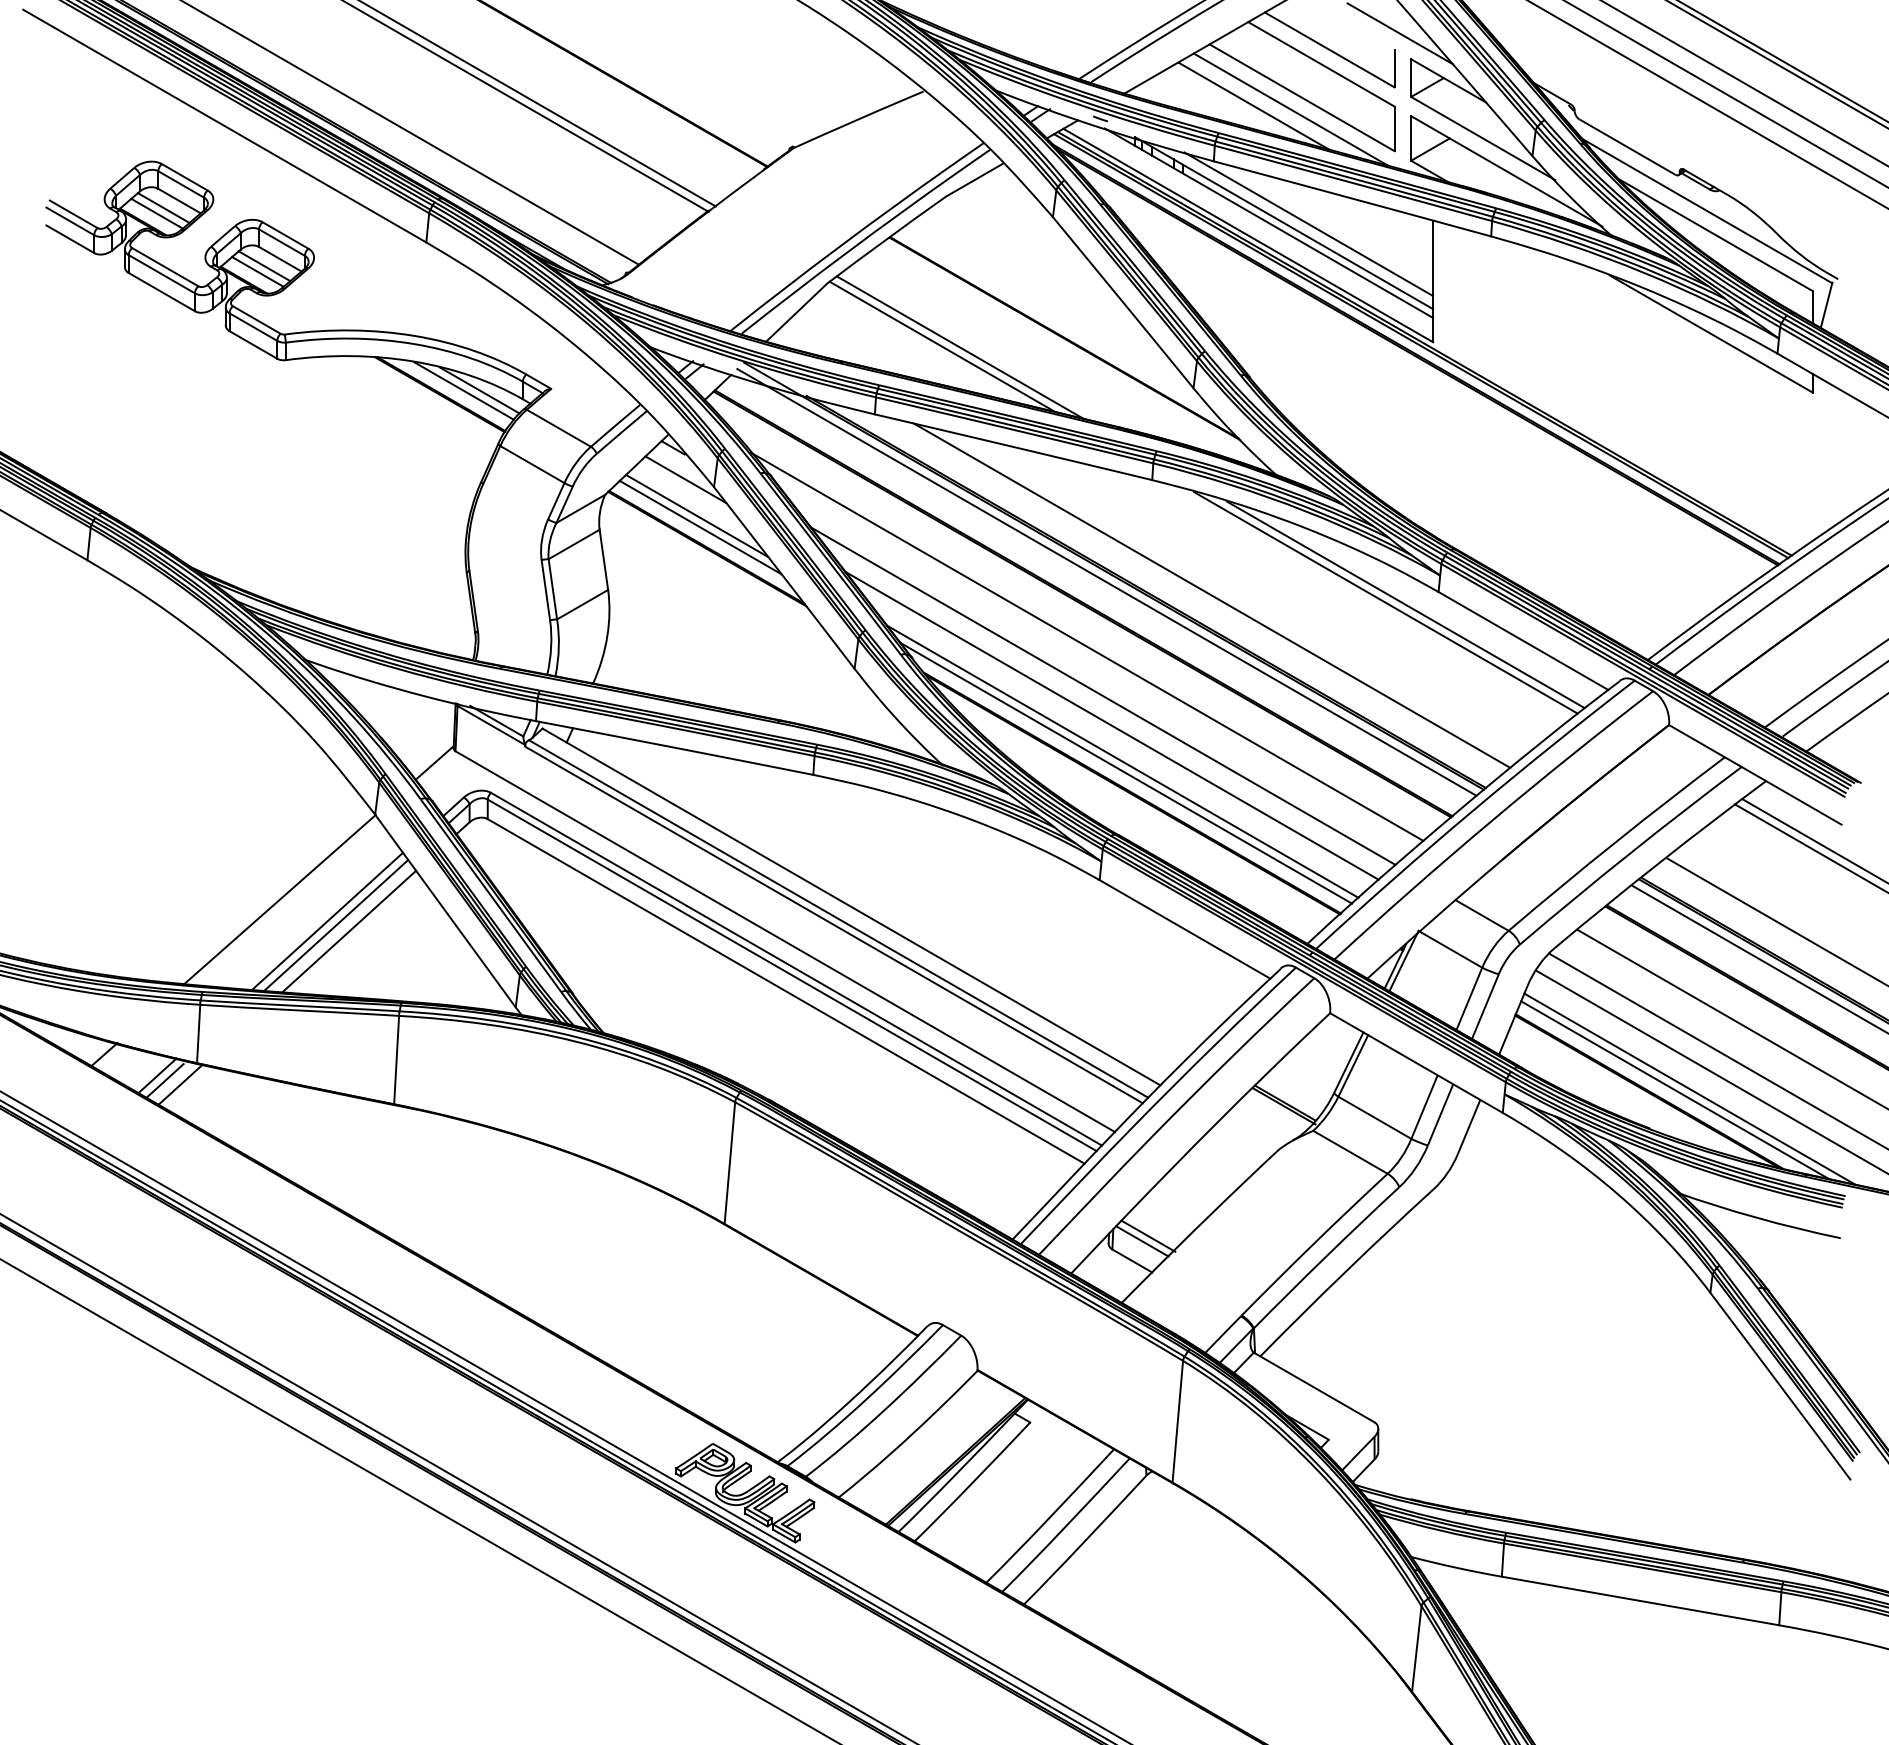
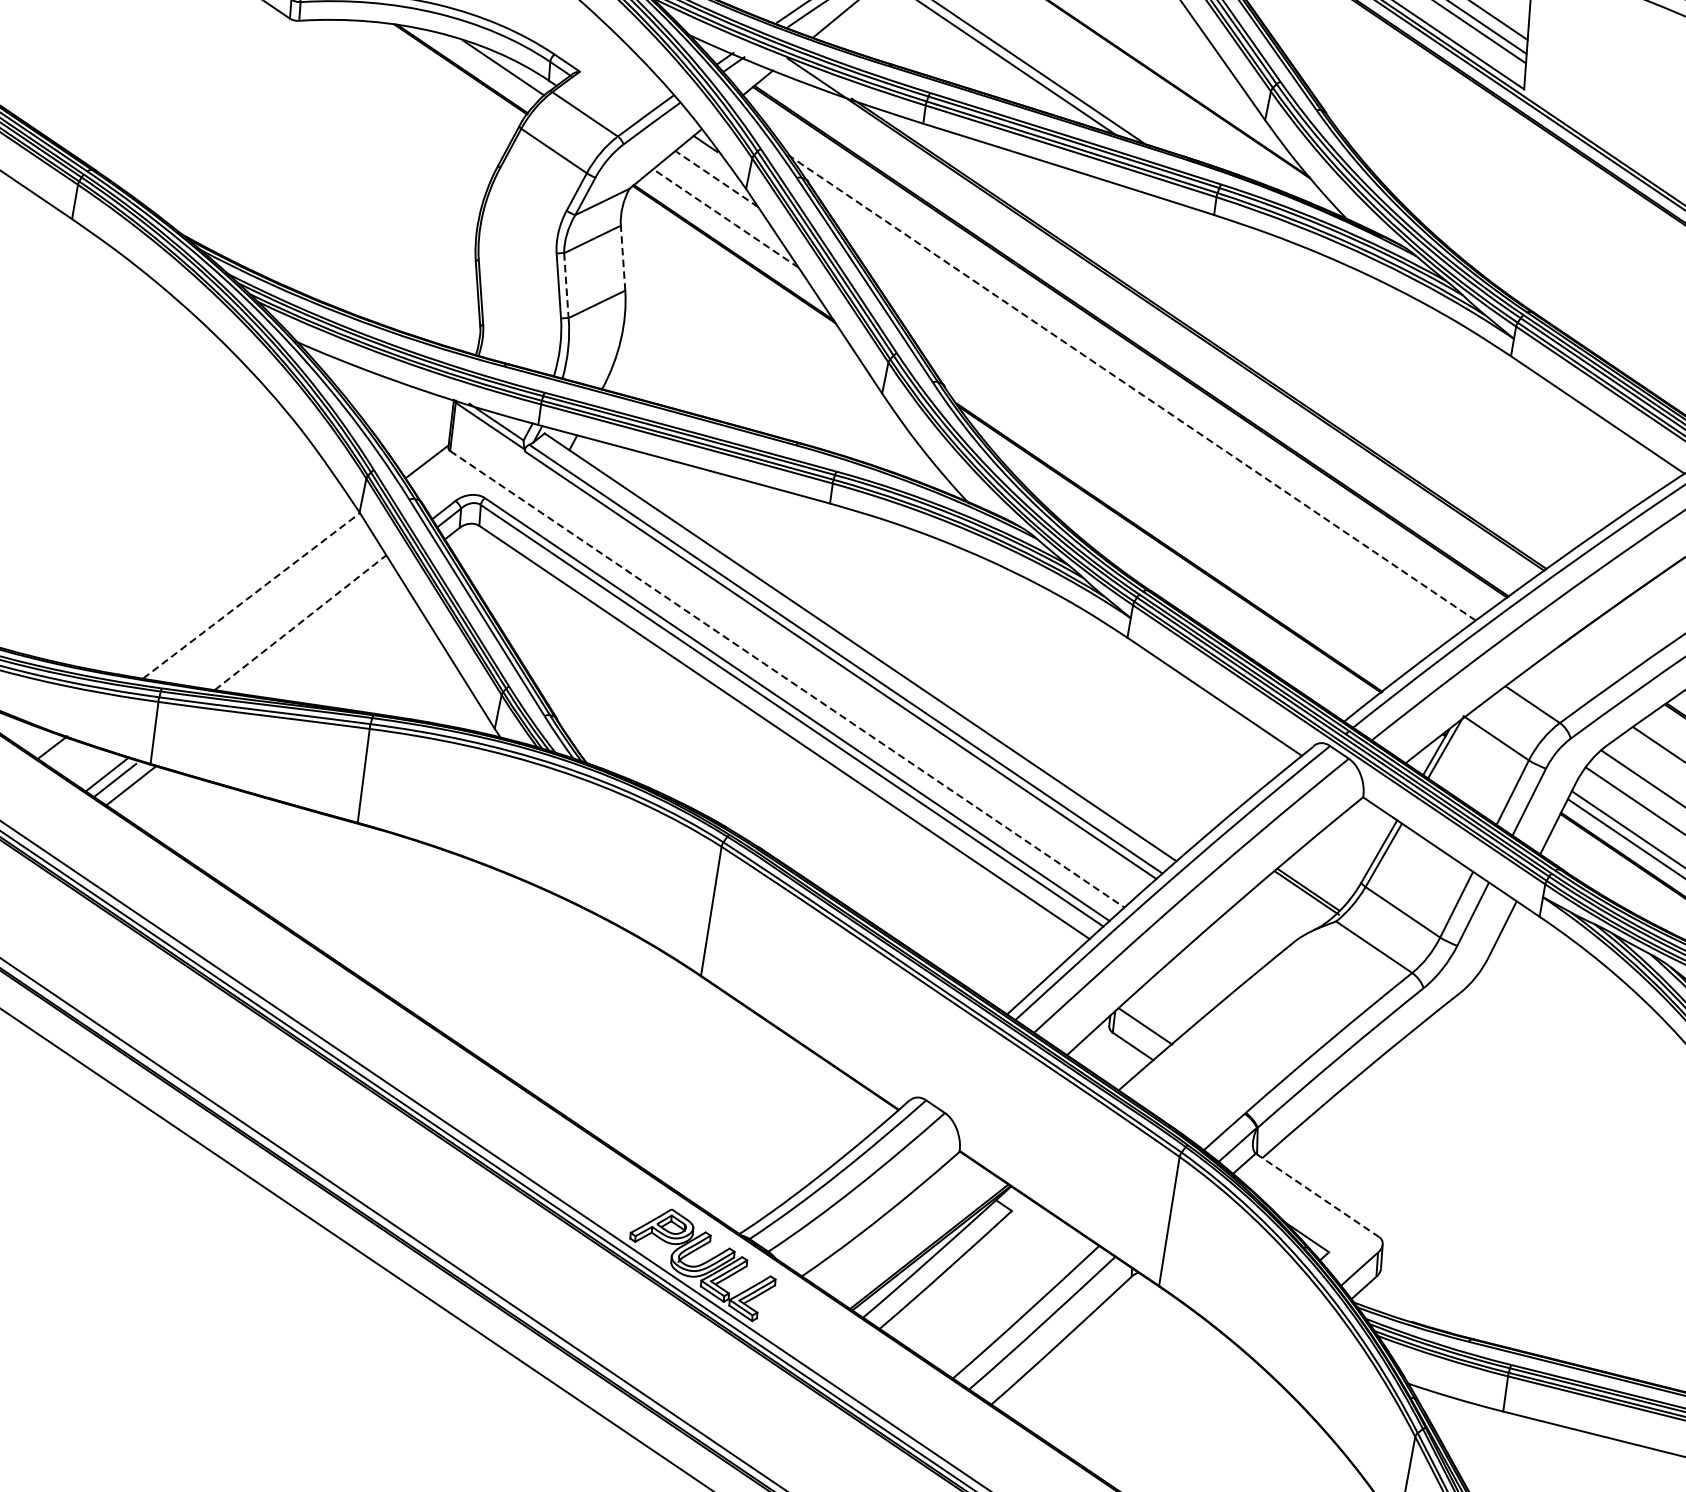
line: (463, 390) -> (486, 66), removed
line: (686, 479) -> (717, 178), solid -> dashed
line: (696, 515) -> (725, 217), solid -> dashed
line: (700, 527) -> (728, 231), removed
line: (603, 559) -> (622, 257), solid -> dashed
line: (1106, 582) -> (1157, 320), removed
line: (552, 589) -> (565, 285), solid -> dashed
line: (1211, 595) -> (1268, 342), removed
line: (1385, 602) -> (1453, 363), removed
line: (1405, 604) -> (1474, 367), removed
line: (1086, 646) -> (1131, 387), solid -> dashed
line: (1102, 695) -> (1144, 440), removed
line: (1111, 725) -> (1151, 473), removed
line: (1122, 761) -> (1160, 512), removed
line: (1126, 772) -> (1164, 524), removed
line: (280, 899) -> (252, 595), solid -> dashed
line: (327, 921) -> (300, 622), solid -> dashed
line: (336, 925) -> (309, 627), removed
line: (349, 931) -> (323, 635), removed
line: (785, 941) -> (787, 679), solid -> dashed
line: (1148, 1235) -> (1152, 1020), removed
line: (1314, 1387) -> (1317, 1195), solid -> dashed

